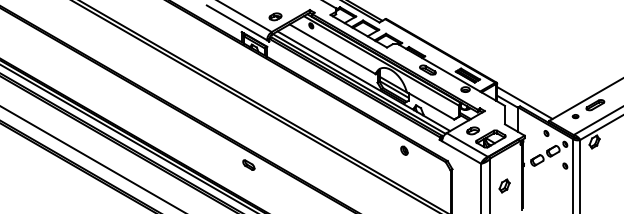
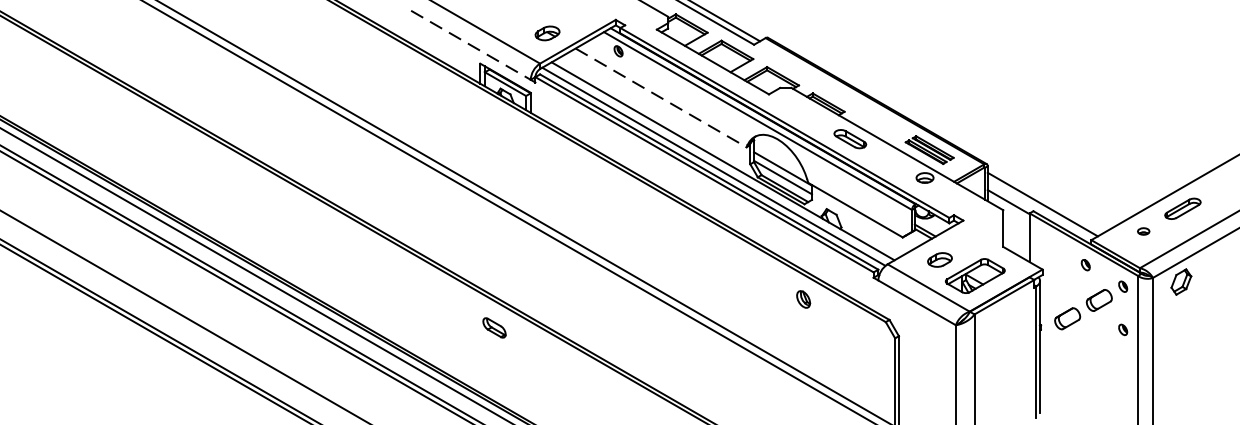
line: (236, 22) -> (470, 44), solid -> dashed
line: (332, 49) -> (660, 98), solid -> dashed
part: (504, 185) -> (1002, 368), removed

